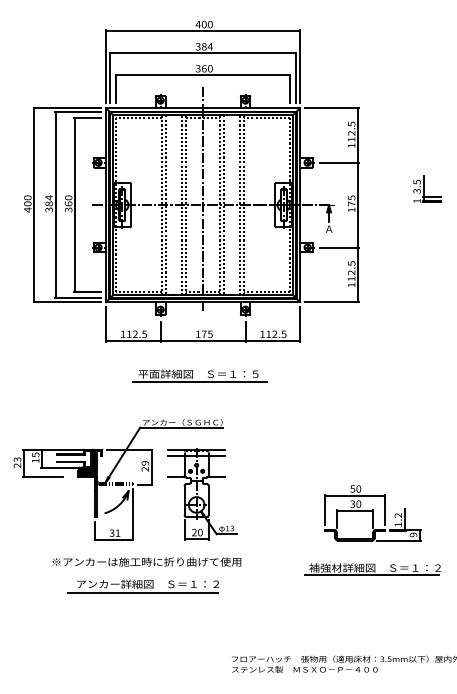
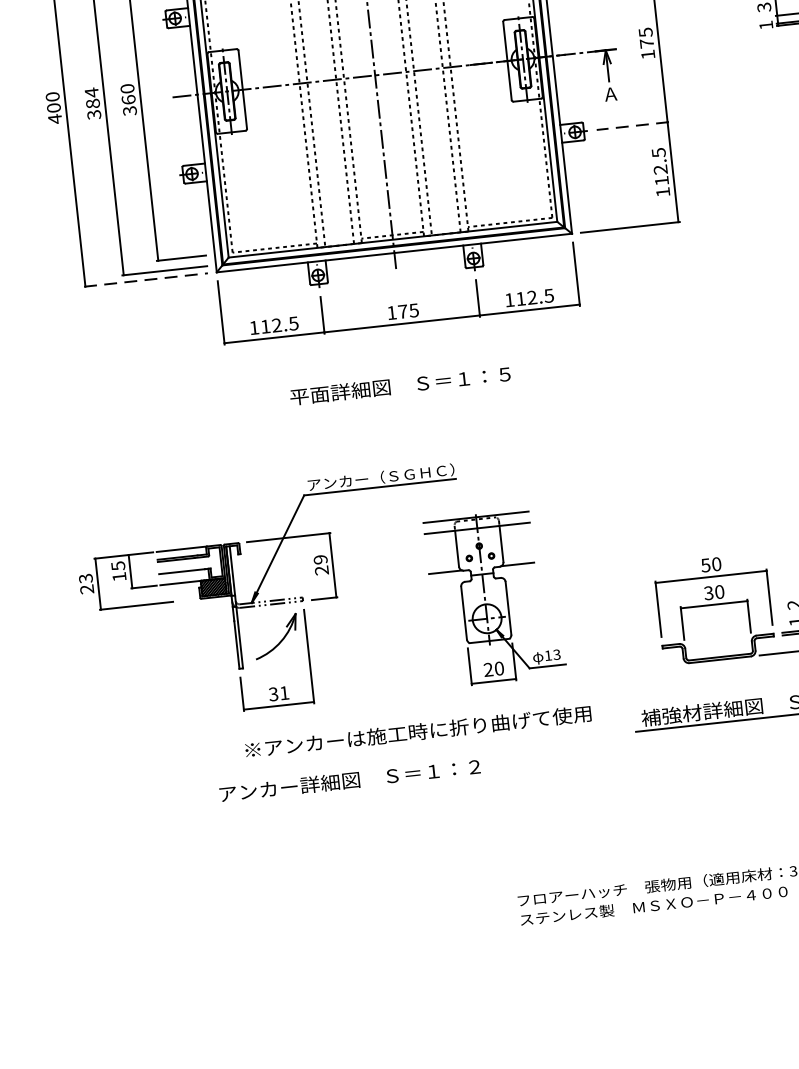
line: (339, 247) -> (633, 125), solid -> dashed
line: (67, 302) -> (146, 280), solid -> dashed
line: (199, 381) -> (403, 399), removed
part: (202, 494) -> (495, 598), moved
text: (146, 561) -> (417, 731), moved
line: (142, 592) -> (341, 796), removed

